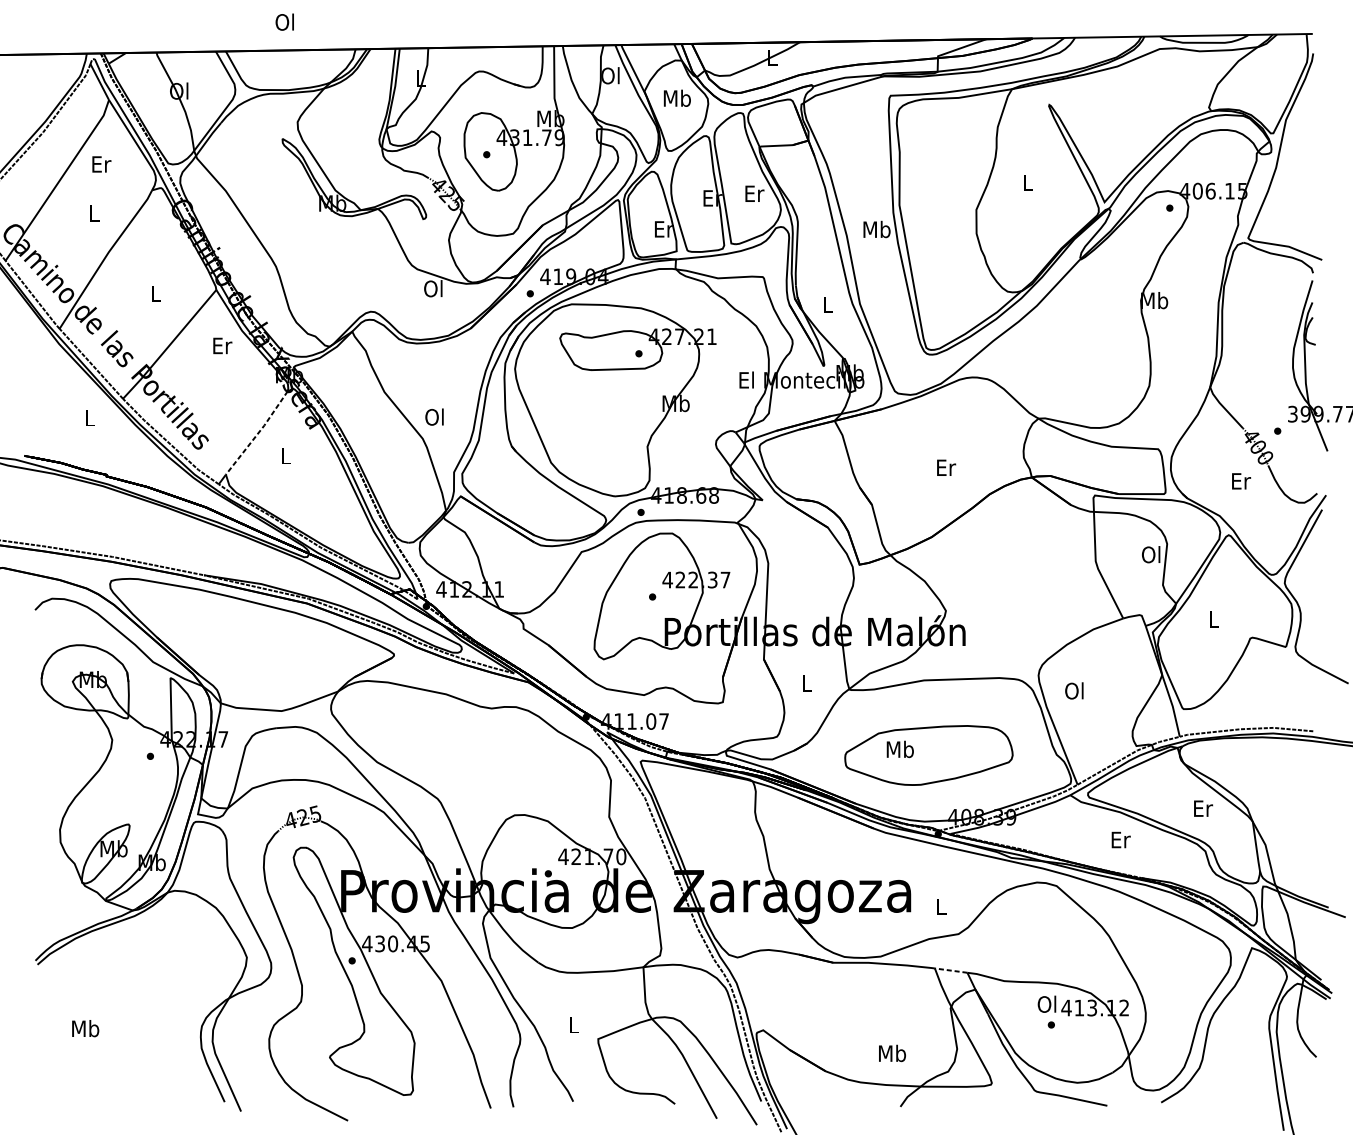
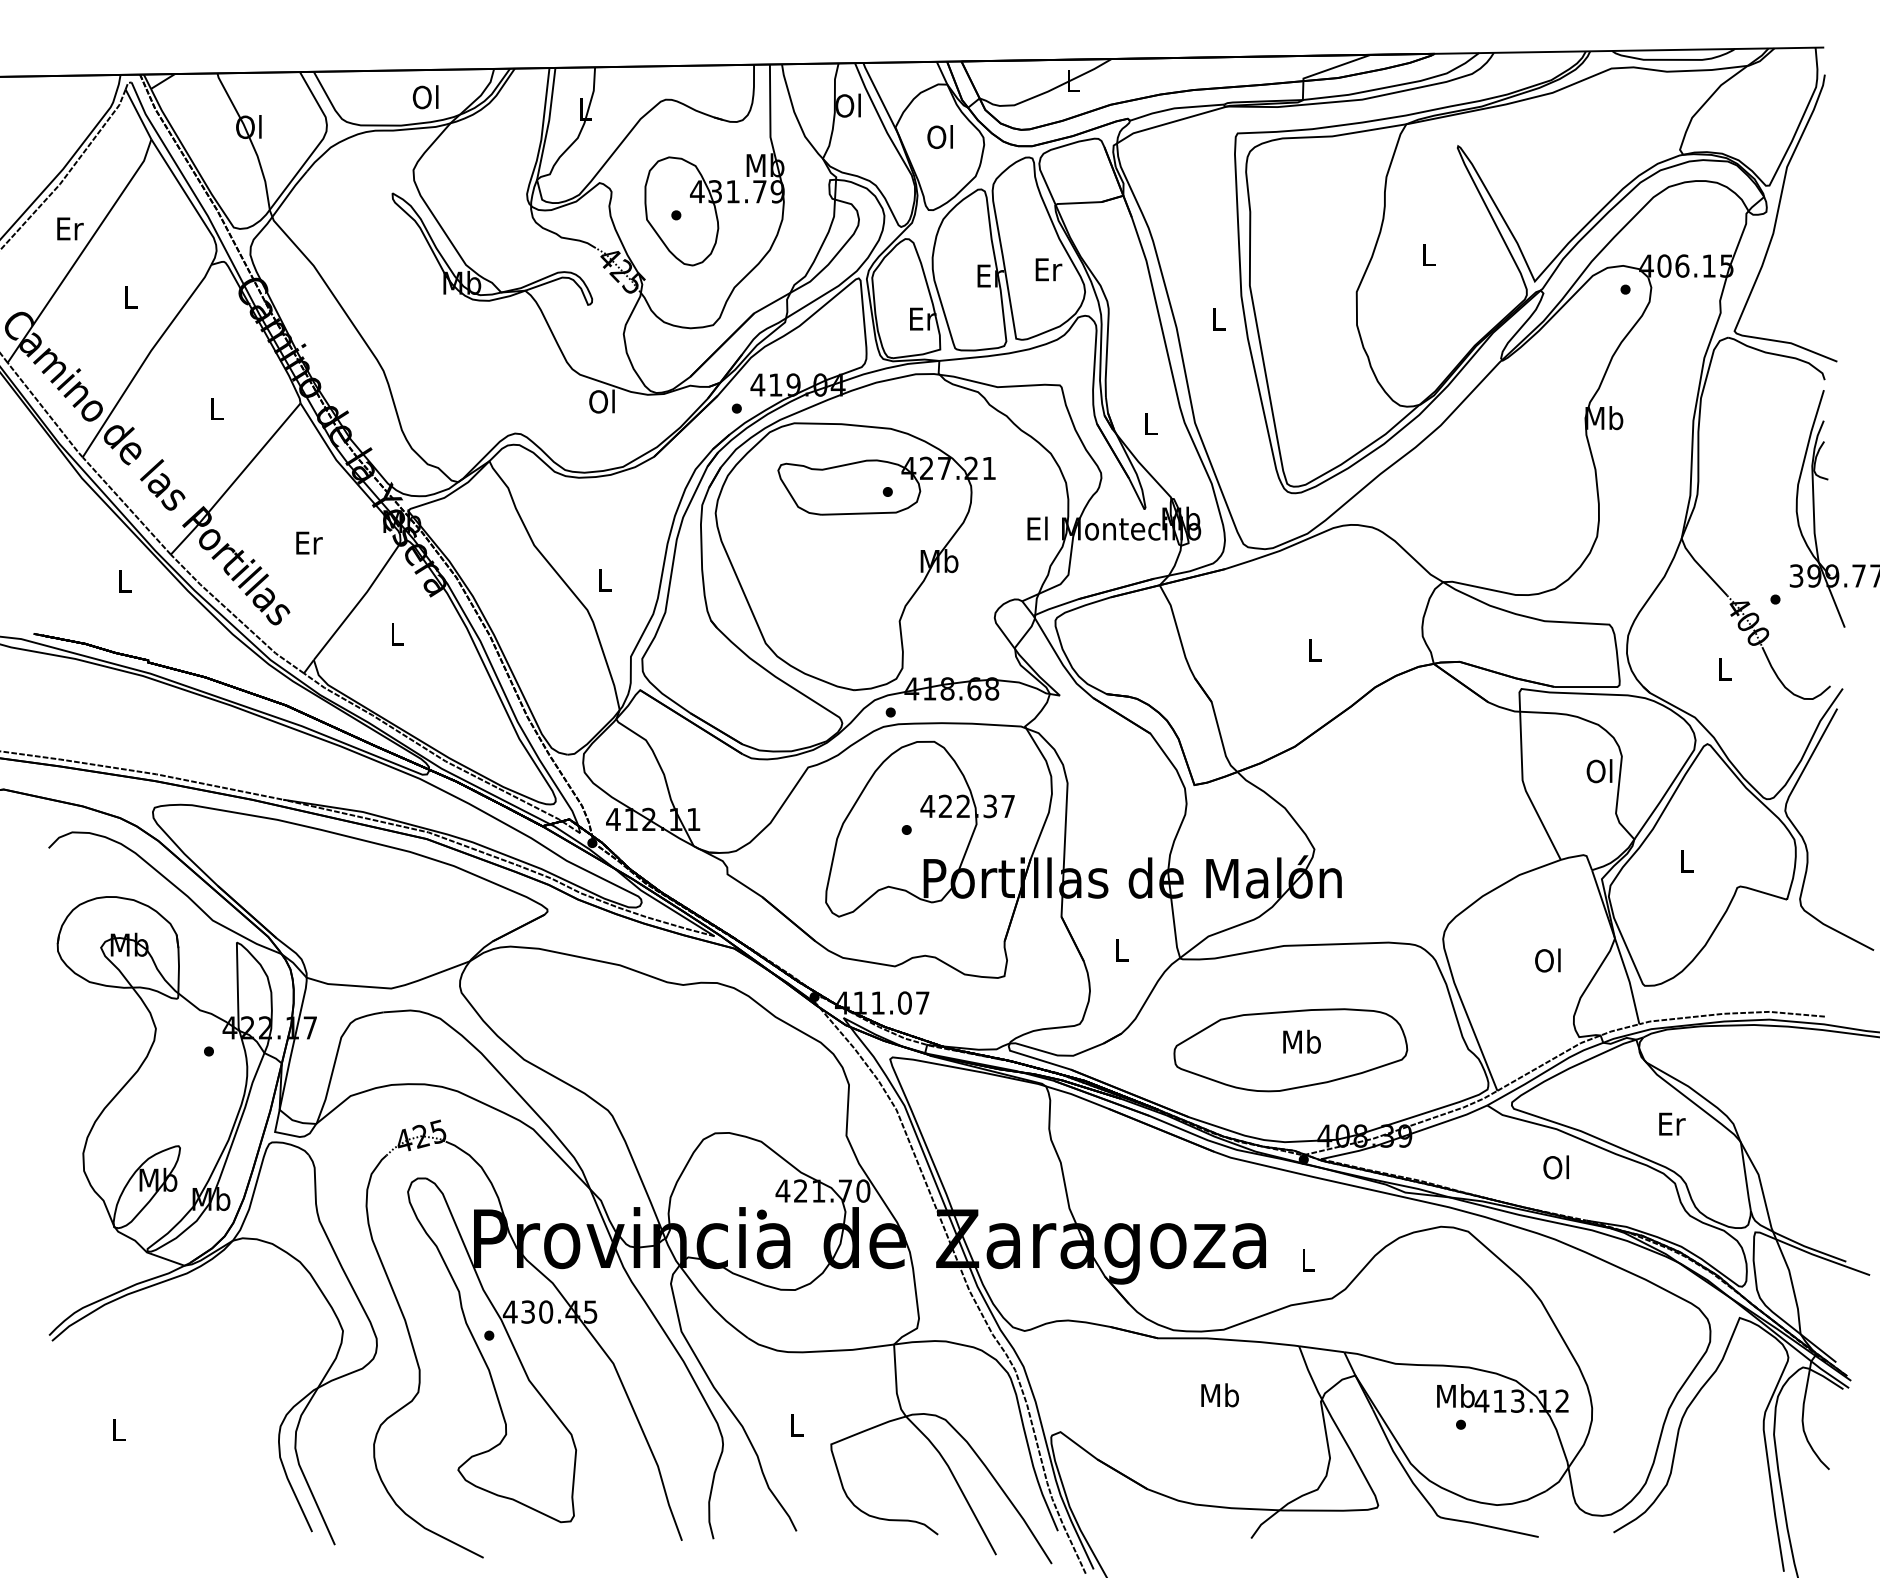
text: (284, 22) -> (425, 97), moved
text: (677, 98) -> (941, 137), Mb -> Ol
text: (101, 164) -> (70, 228), moved
text: (876, 229) -> (1218, 319), Mb -> L
text: (222, 345) -> (309, 542), moved
text: (434, 417) -> (603, 580), Ol -> L
line: (258, 433) -> (358, 602), dashed -> solid
text: (946, 467) -> (1315, 650), Er -> L
text: (1241, 481) -> (1725, 669), Er -> L
text: (1074, 690) -> (1547, 960), moved
text: (899, 749) -> (1301, 1041), moved
text: (1120, 839) -> (1557, 1167), Er -> Ol
line: (951, 970) -> (1321, 1349), dashed -> solid
text: (1047, 1004) -> (1455, 1396), Ol -> Mb
text: (85, 1028) -> (118, 1429), Mb -> L
text: (892, 1053) -> (1219, 1395), moved

